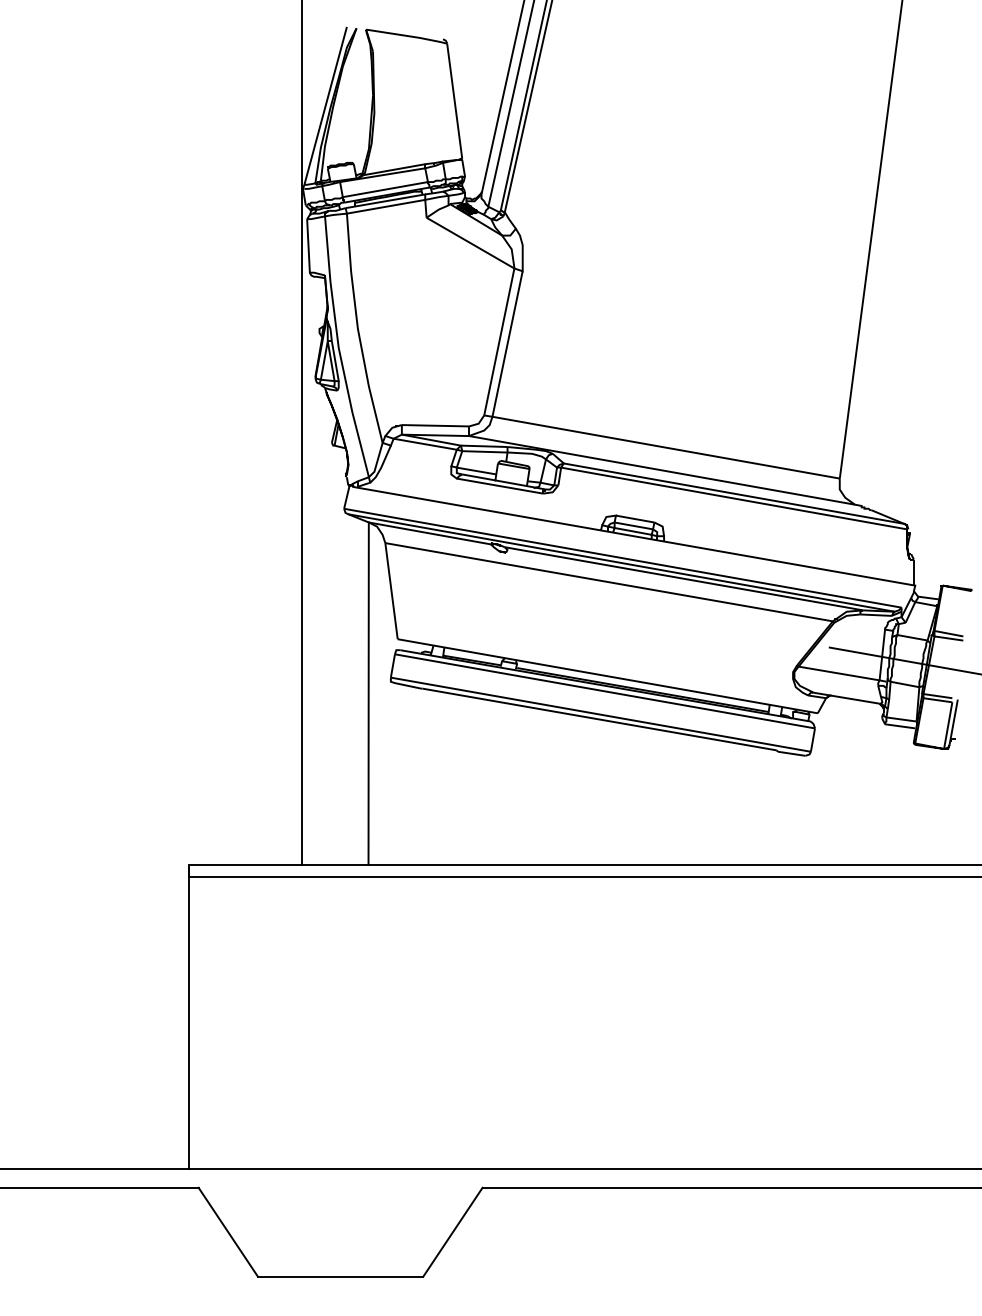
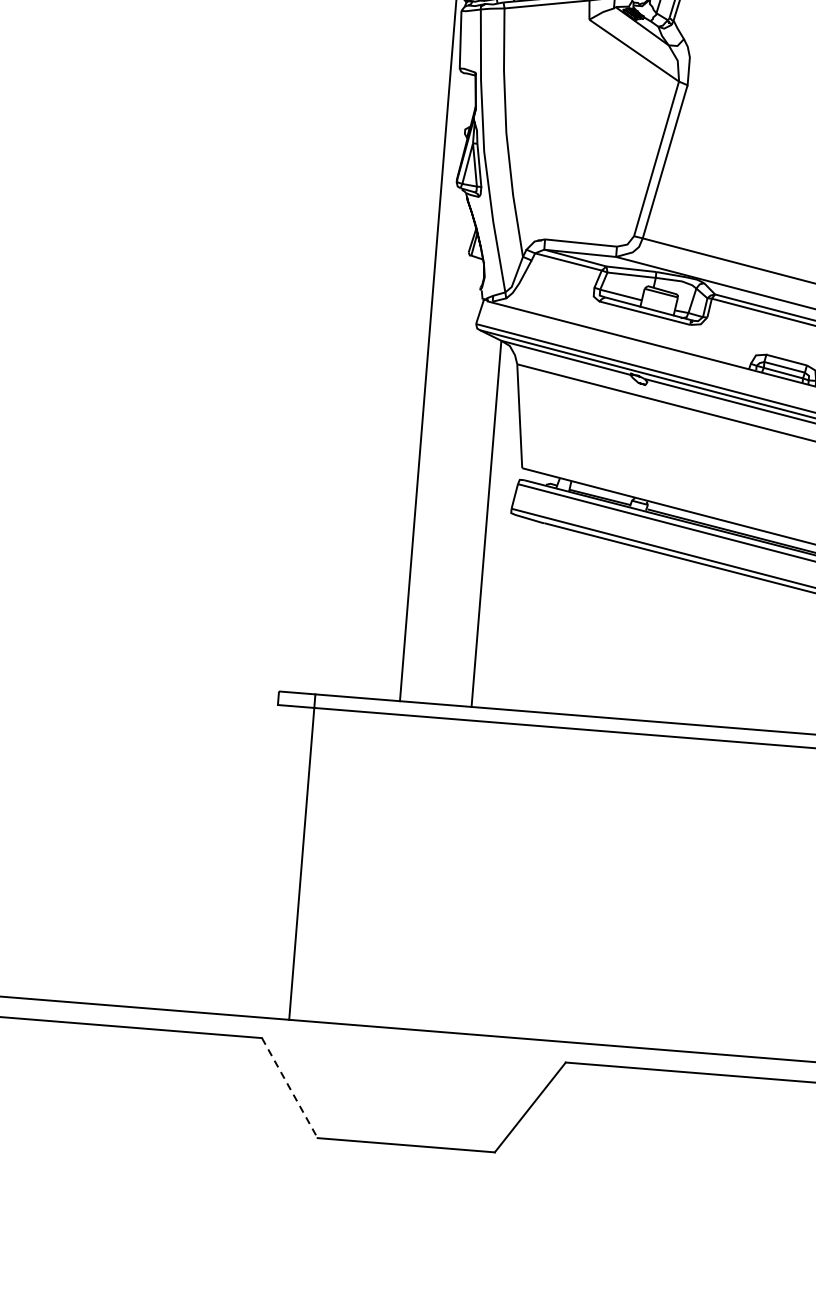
line: (188, 1016) -> (302, 856), moved
line: (228, 1232) -> (290, 1088), solid -> dashed

